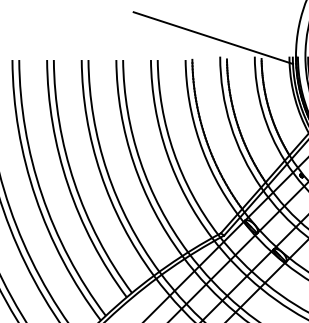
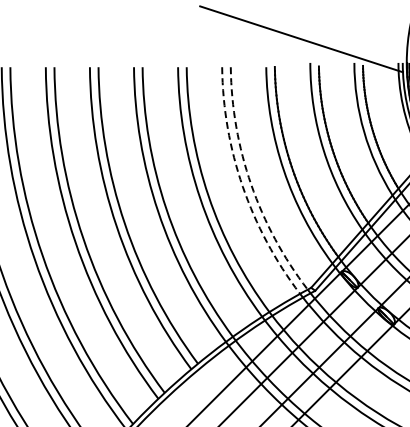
arc: (174, 152) -> (251, 184), solid -> dashed
arc: (166, 153) -> (242, 186), solid -> dashed

